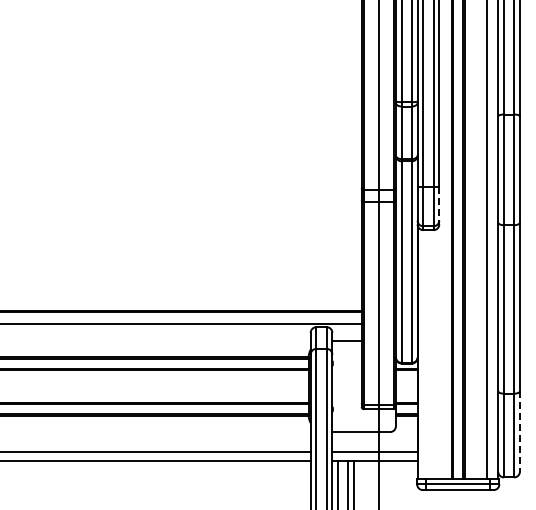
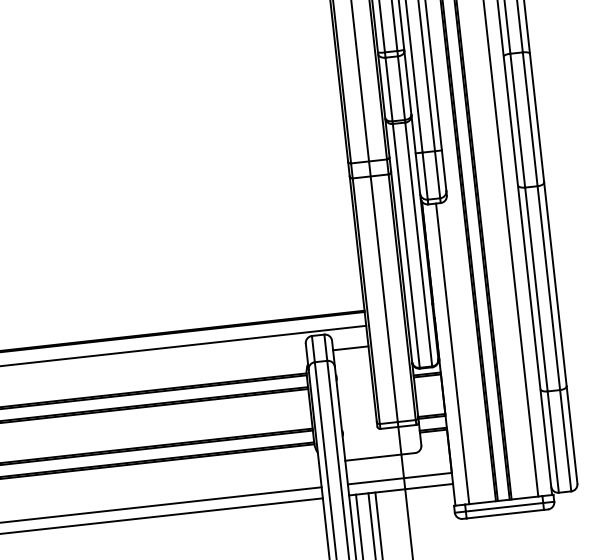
line: (439, 204) -> (444, 171), dashed -> solid
line: (429, 354) -> (452, 353), added
line: (519, 431) -> (571, 435), dashed -> solid

